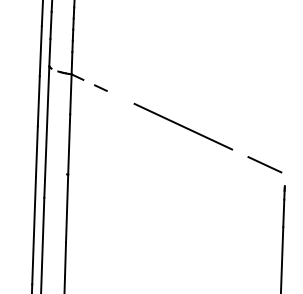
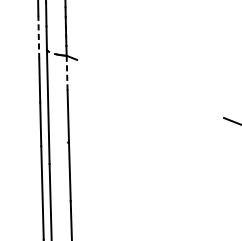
line: (40, 50) -> (38, 36), solid -> dashed
line: (100, 87) -> (92, 65), removed
line: (70, 94) -> (66, 73), solid -> dashed
line: (183, 126) -> (166, 94), removed

